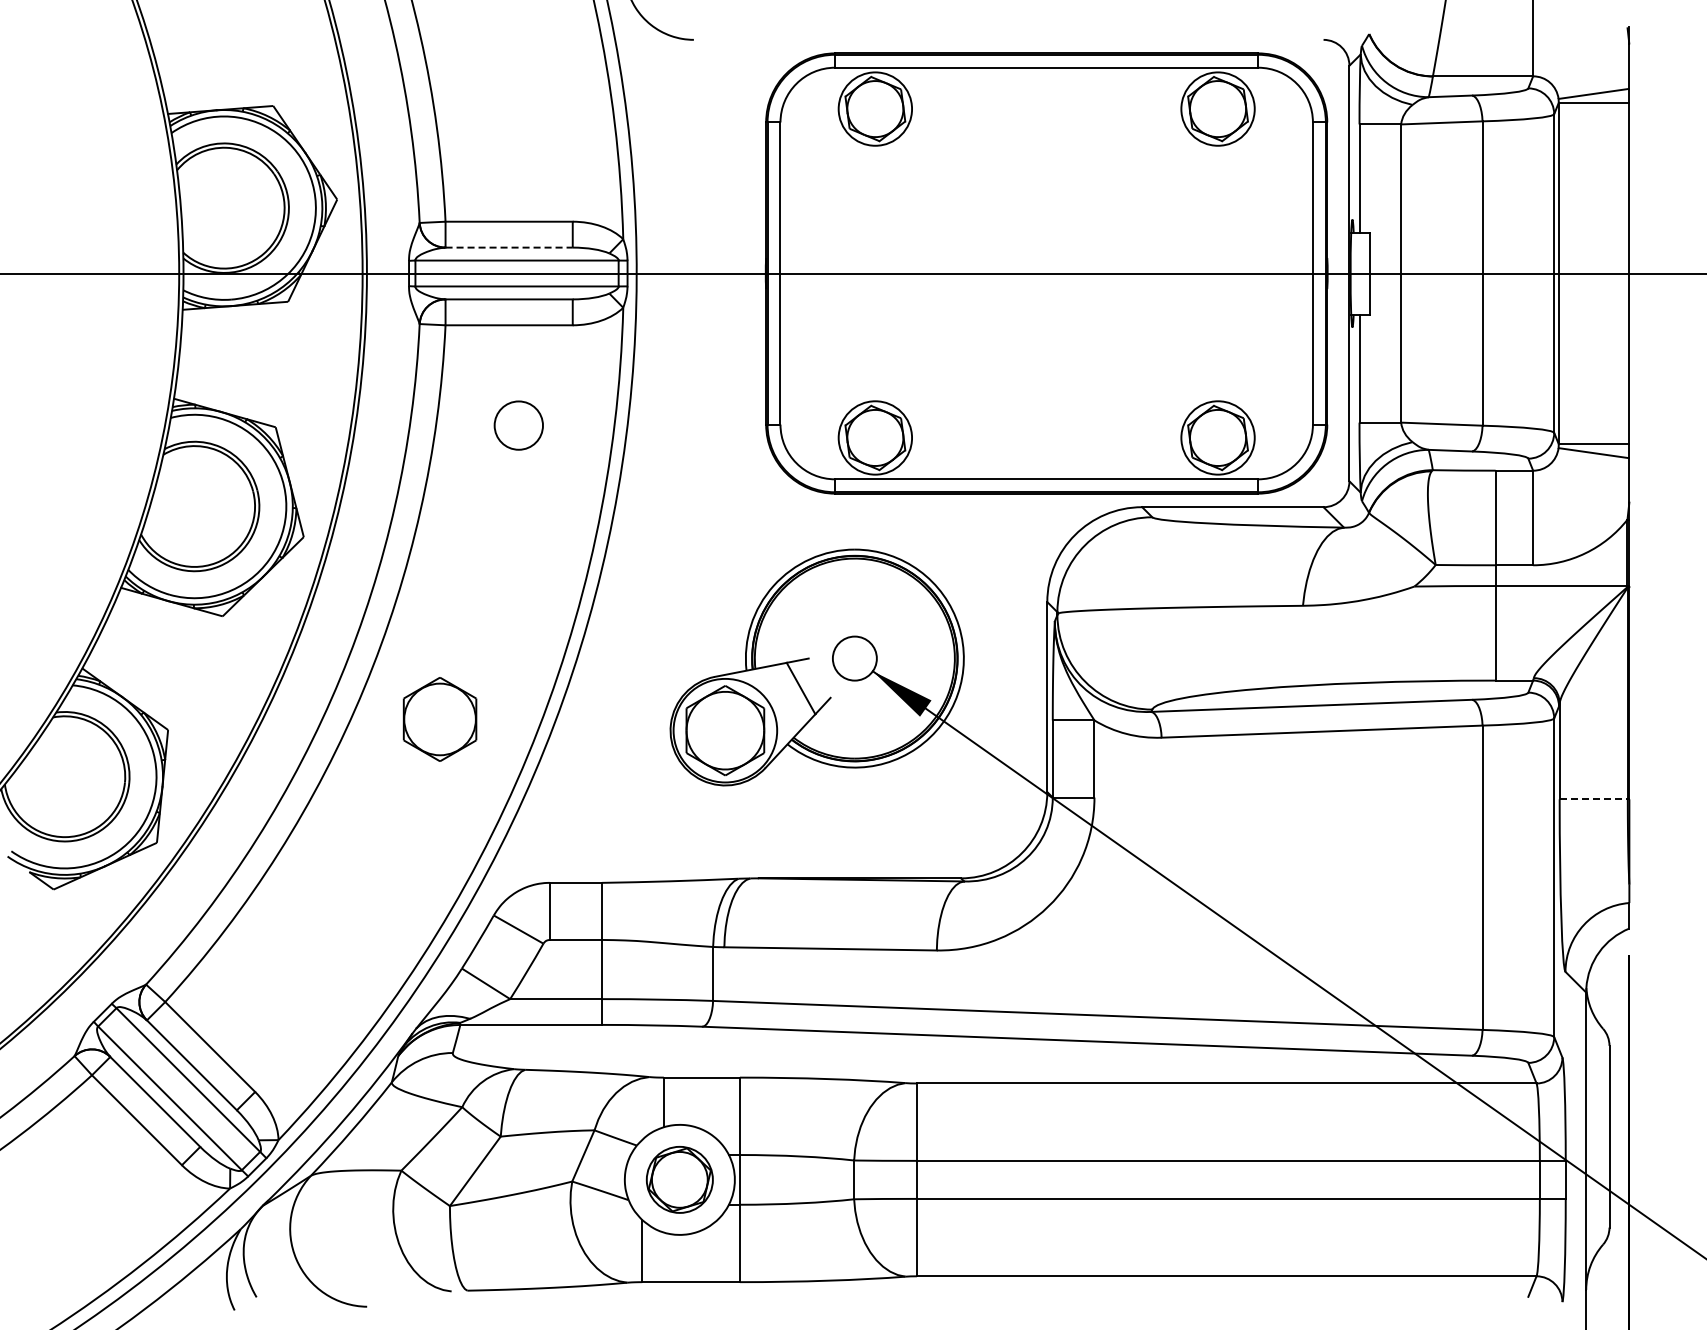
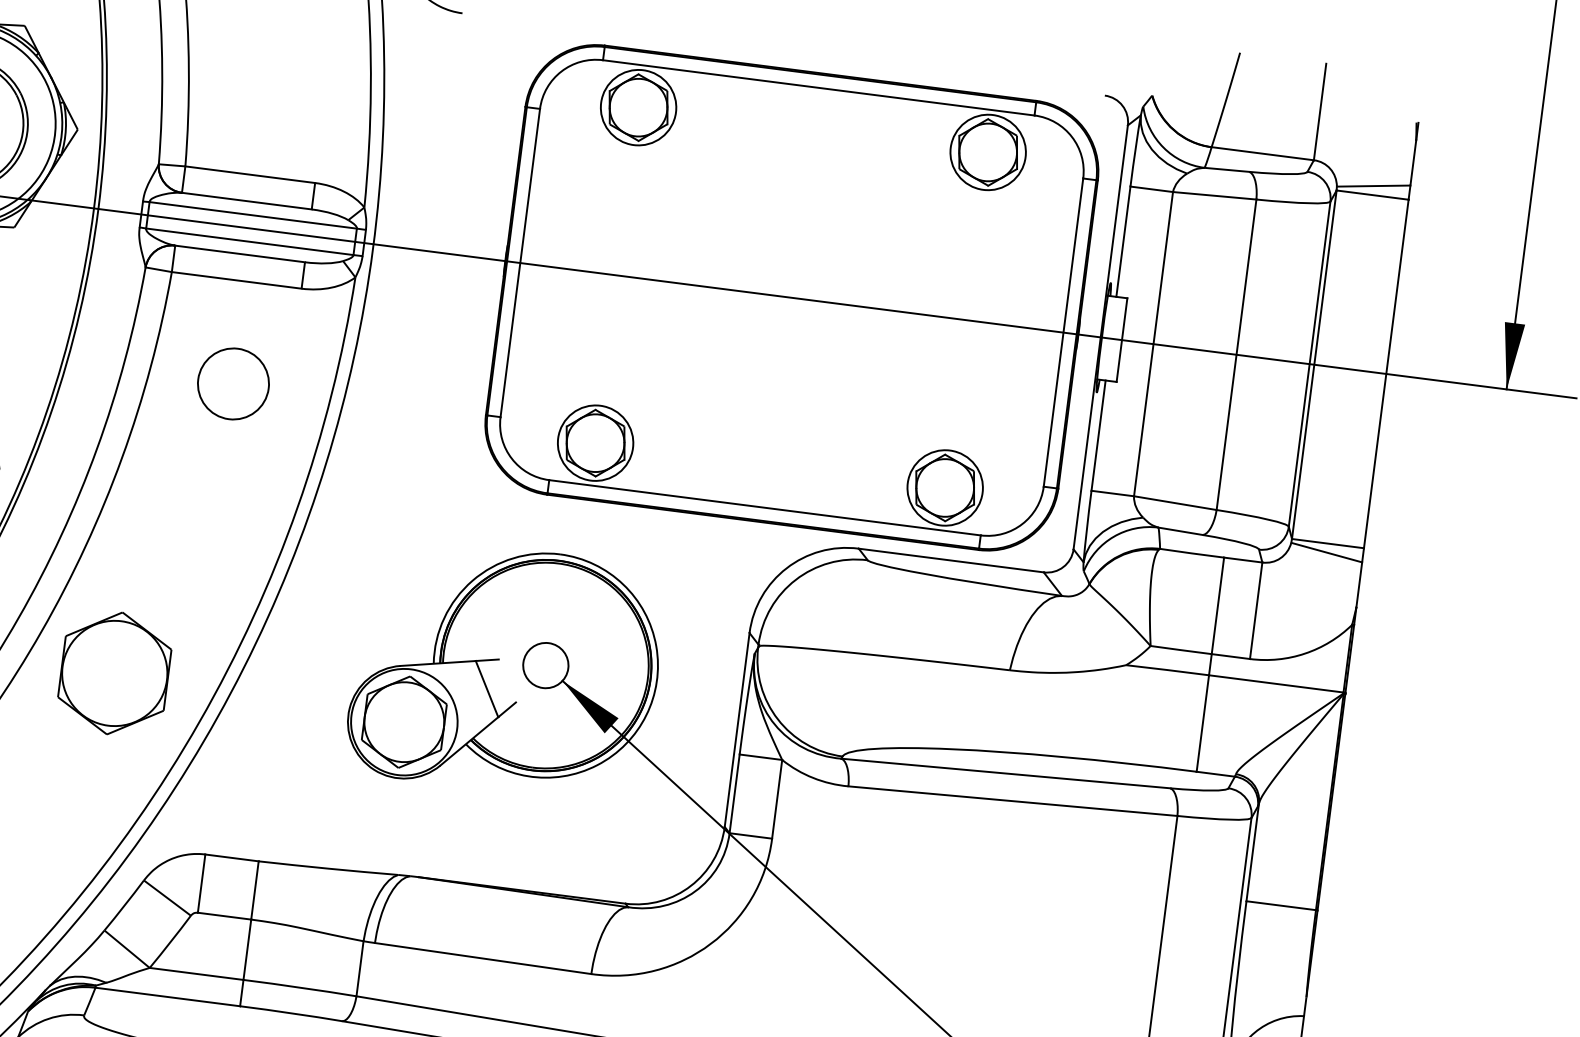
line: (509, 247) -> (247, 201), dashed -> solid
circle: (518, 425) -> (233, 383), size x1.43
part: (439, 719) -> (114, 673), size x1.43
line: (1594, 799) -> (1281, 905), dashed -> solid

